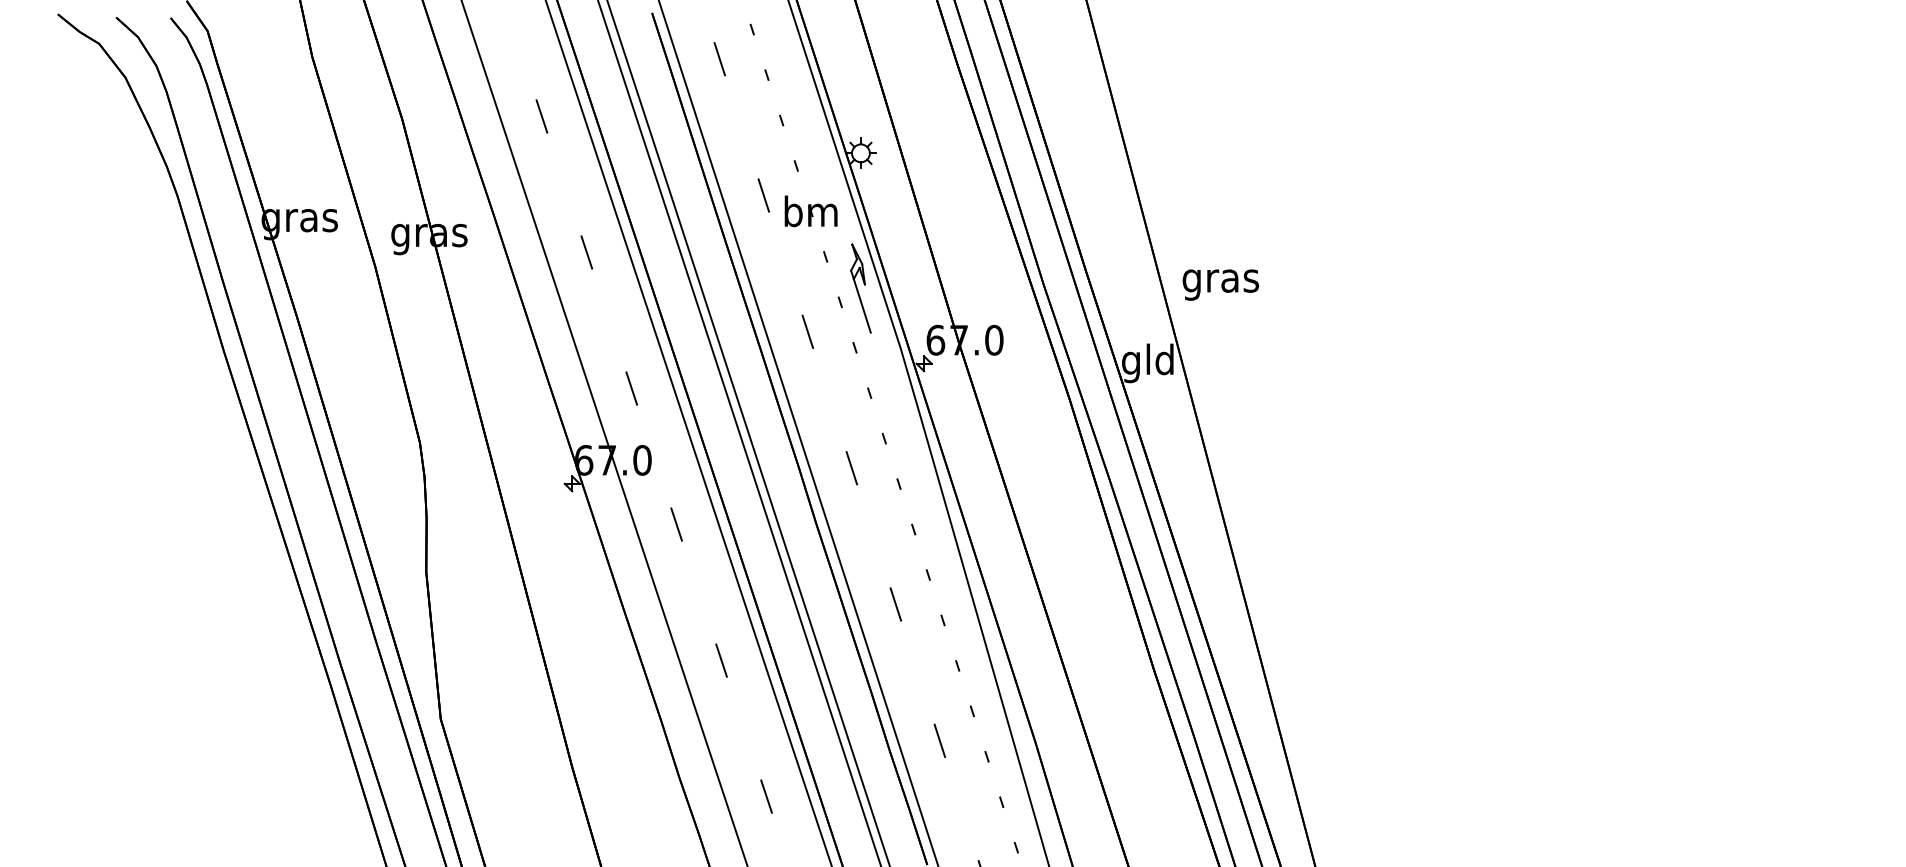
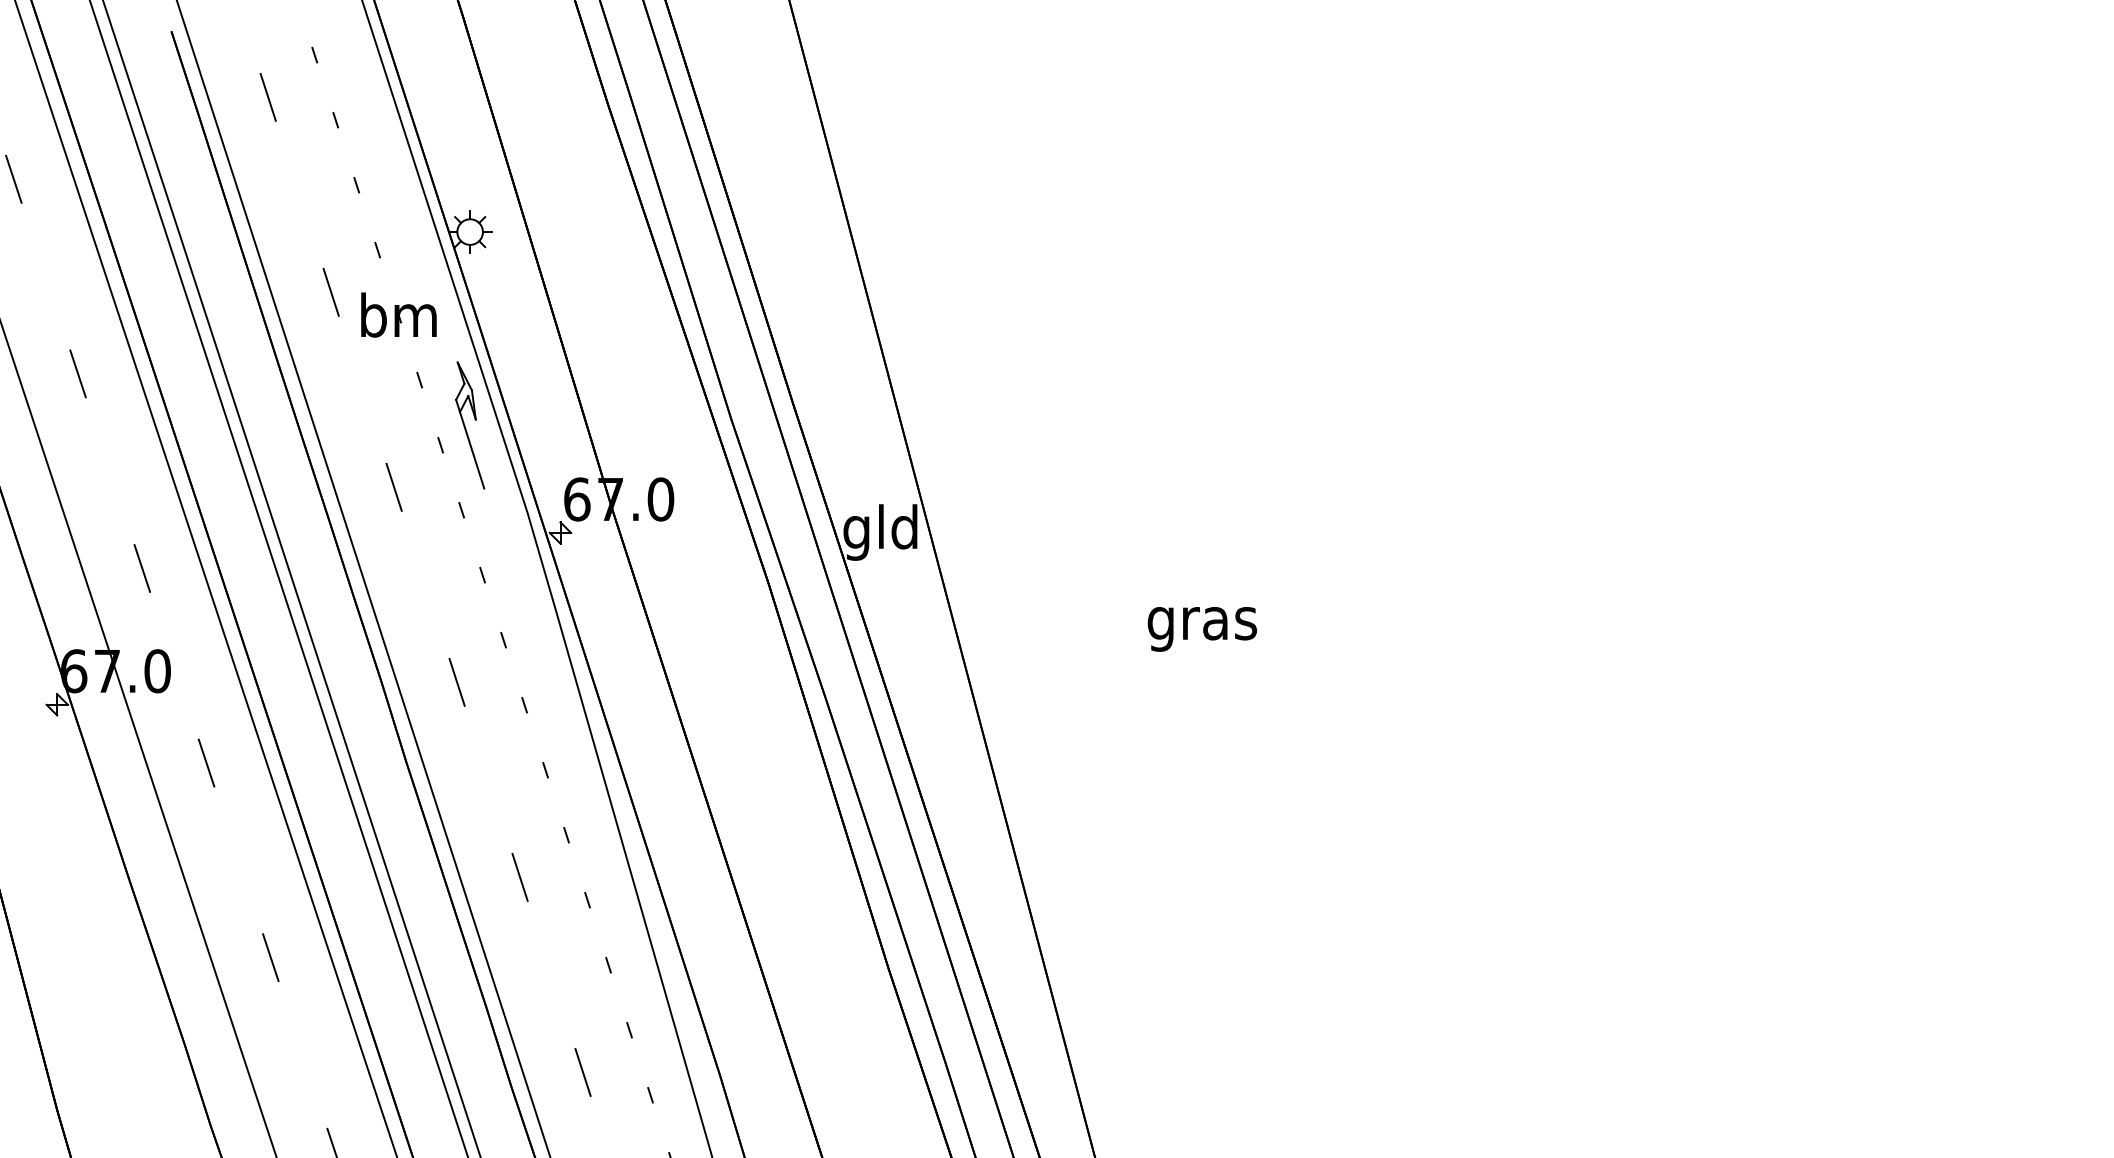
text: (1220, 284) -> (1201, 628), moved

